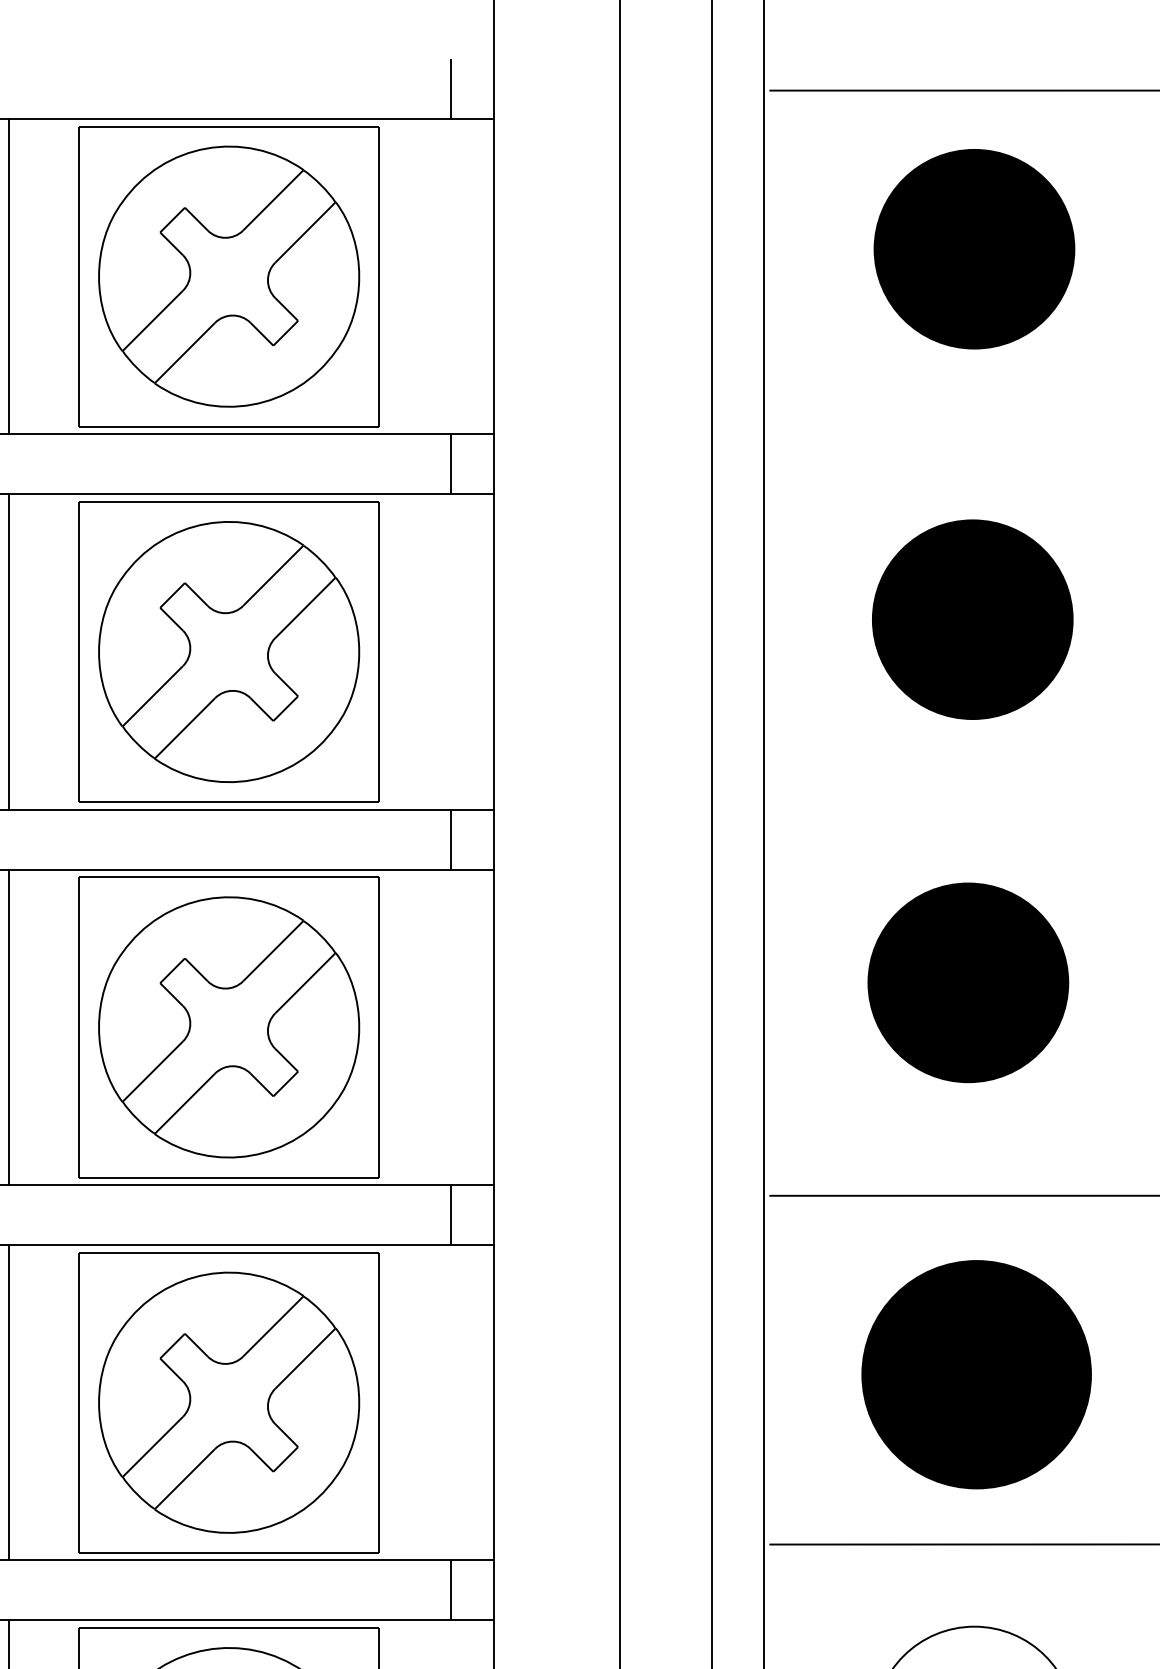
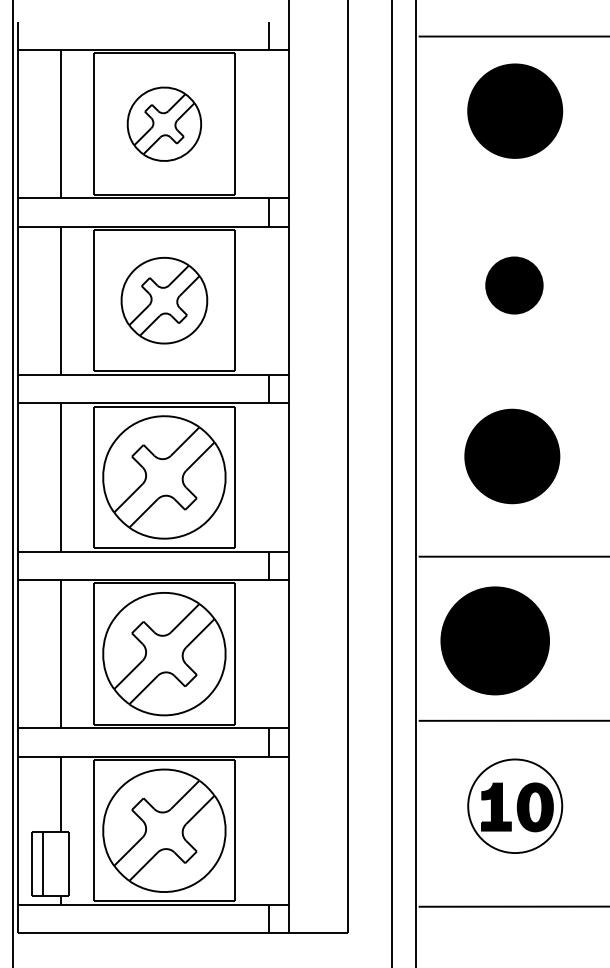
part: (229, 277) -> (164, 124), size x0.6
part: (972, 619) -> (514, 285), size x0.6
part: (229, 651) -> (164, 300), size x0.7
part: (975, 1373) -> (494, 640), moved

